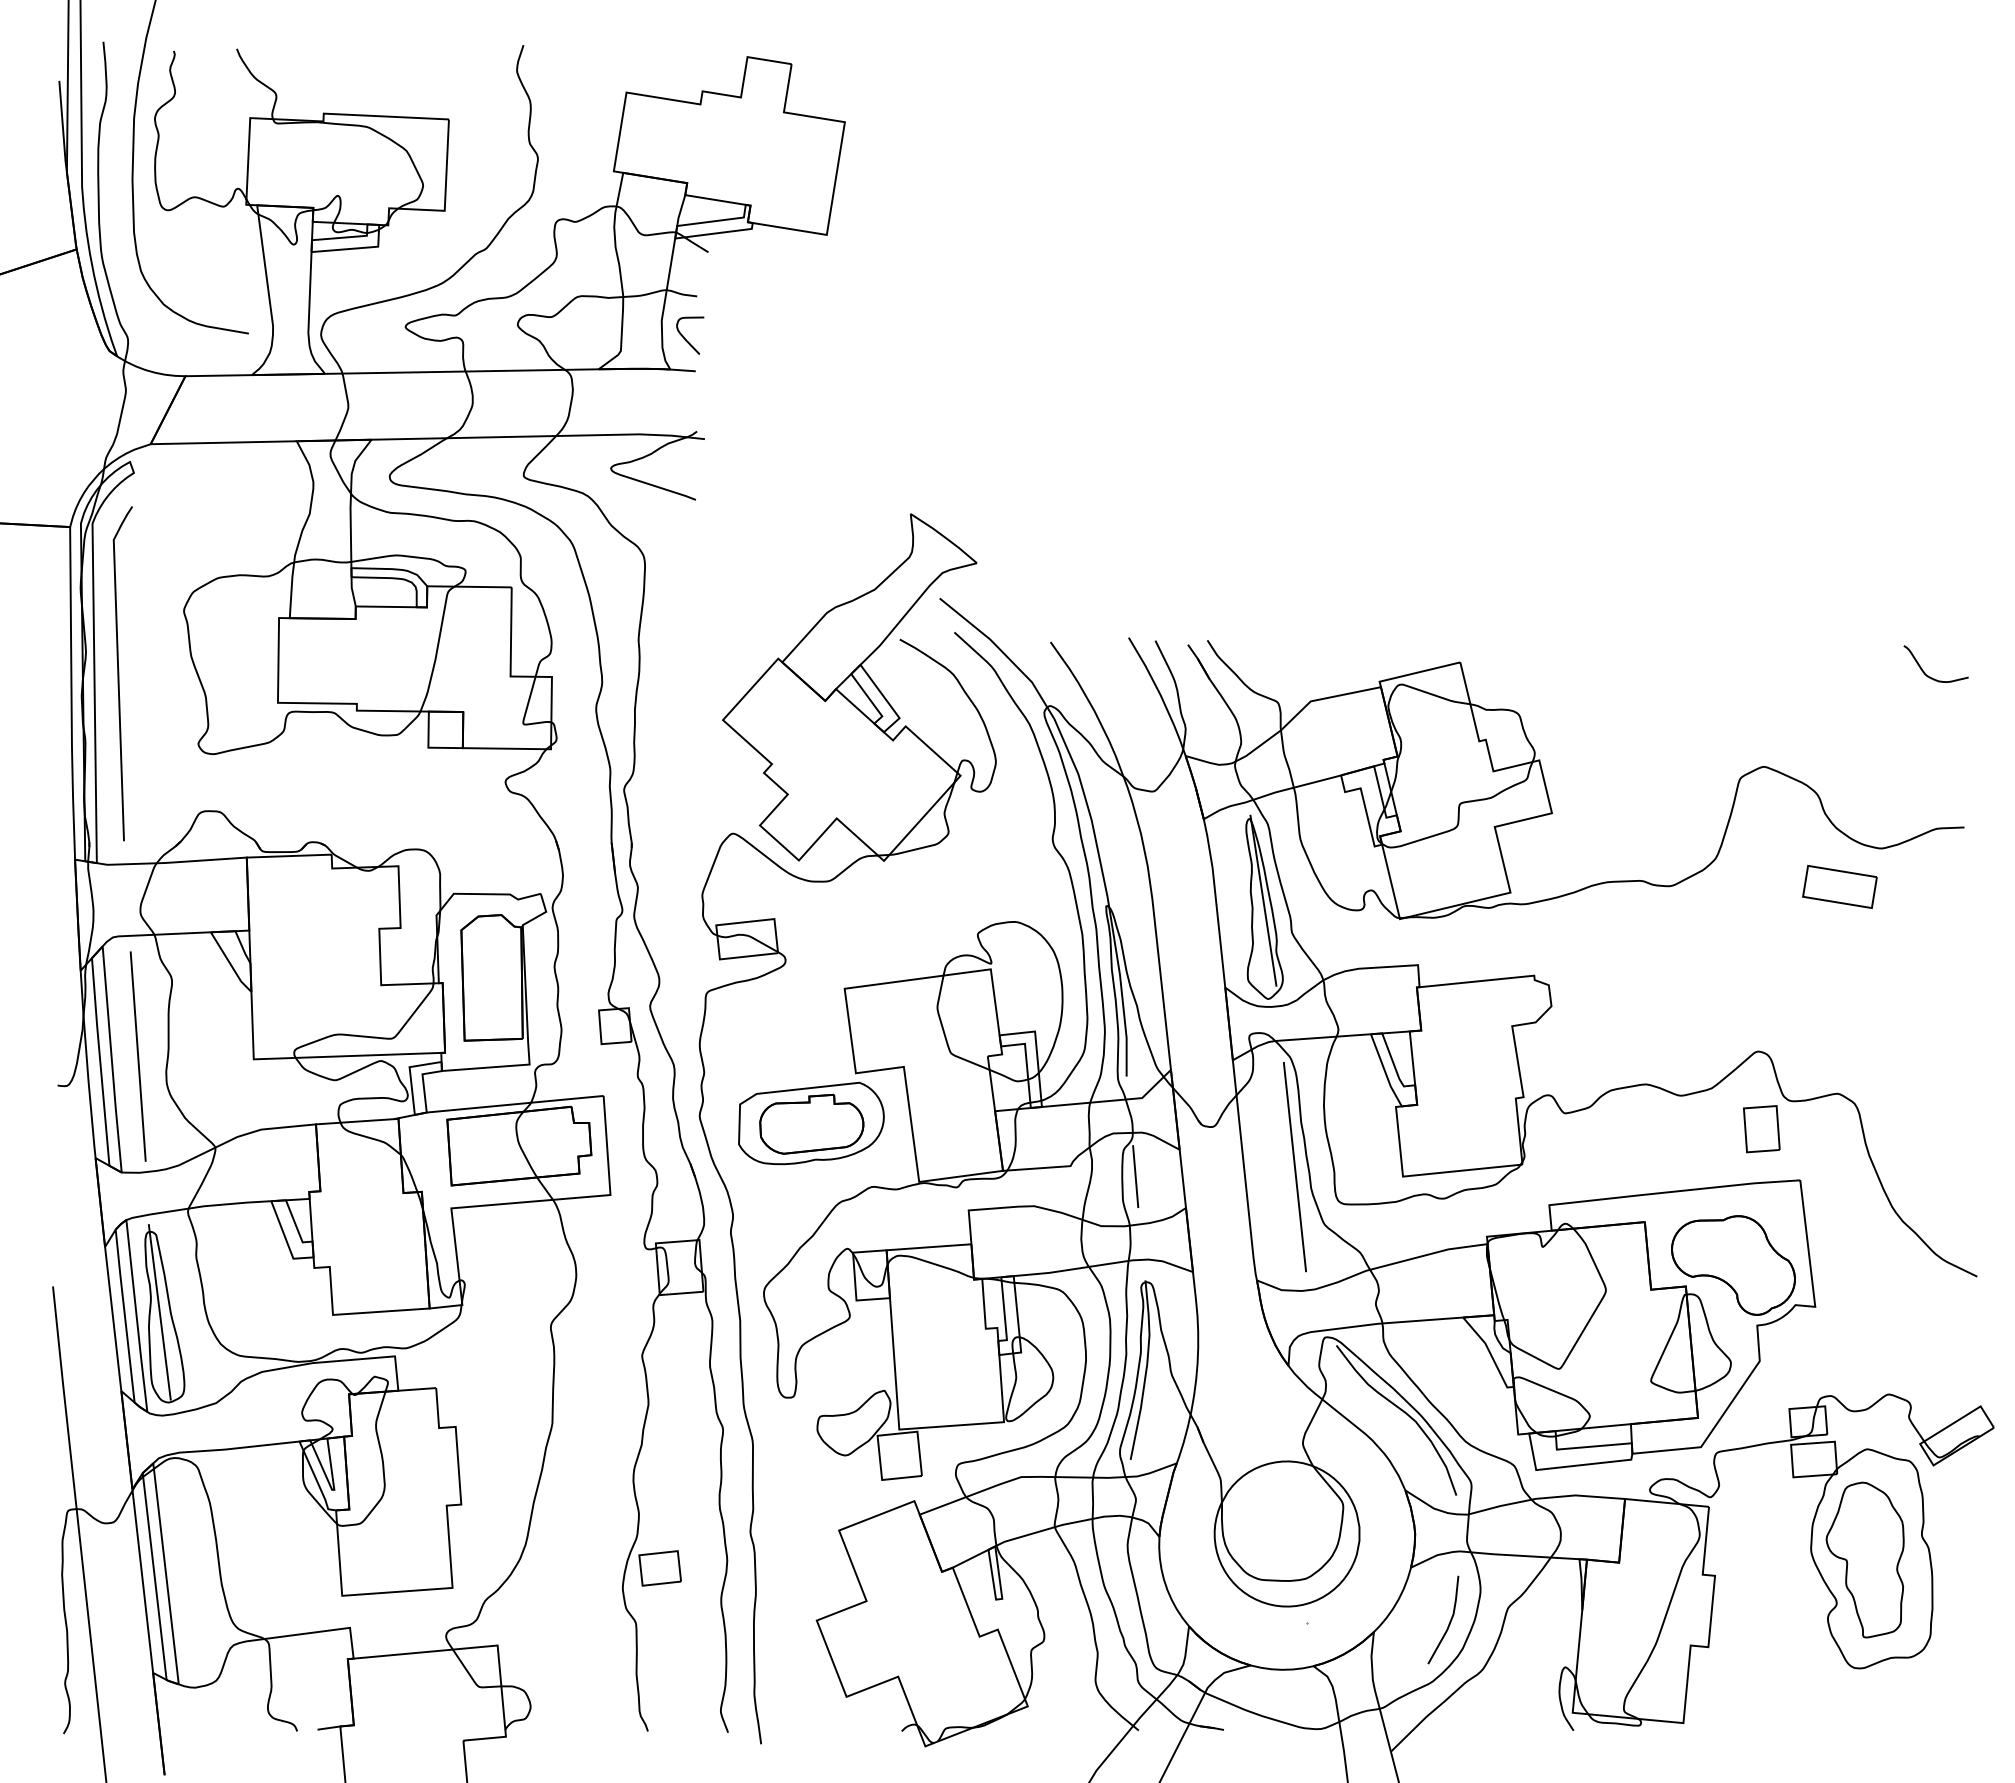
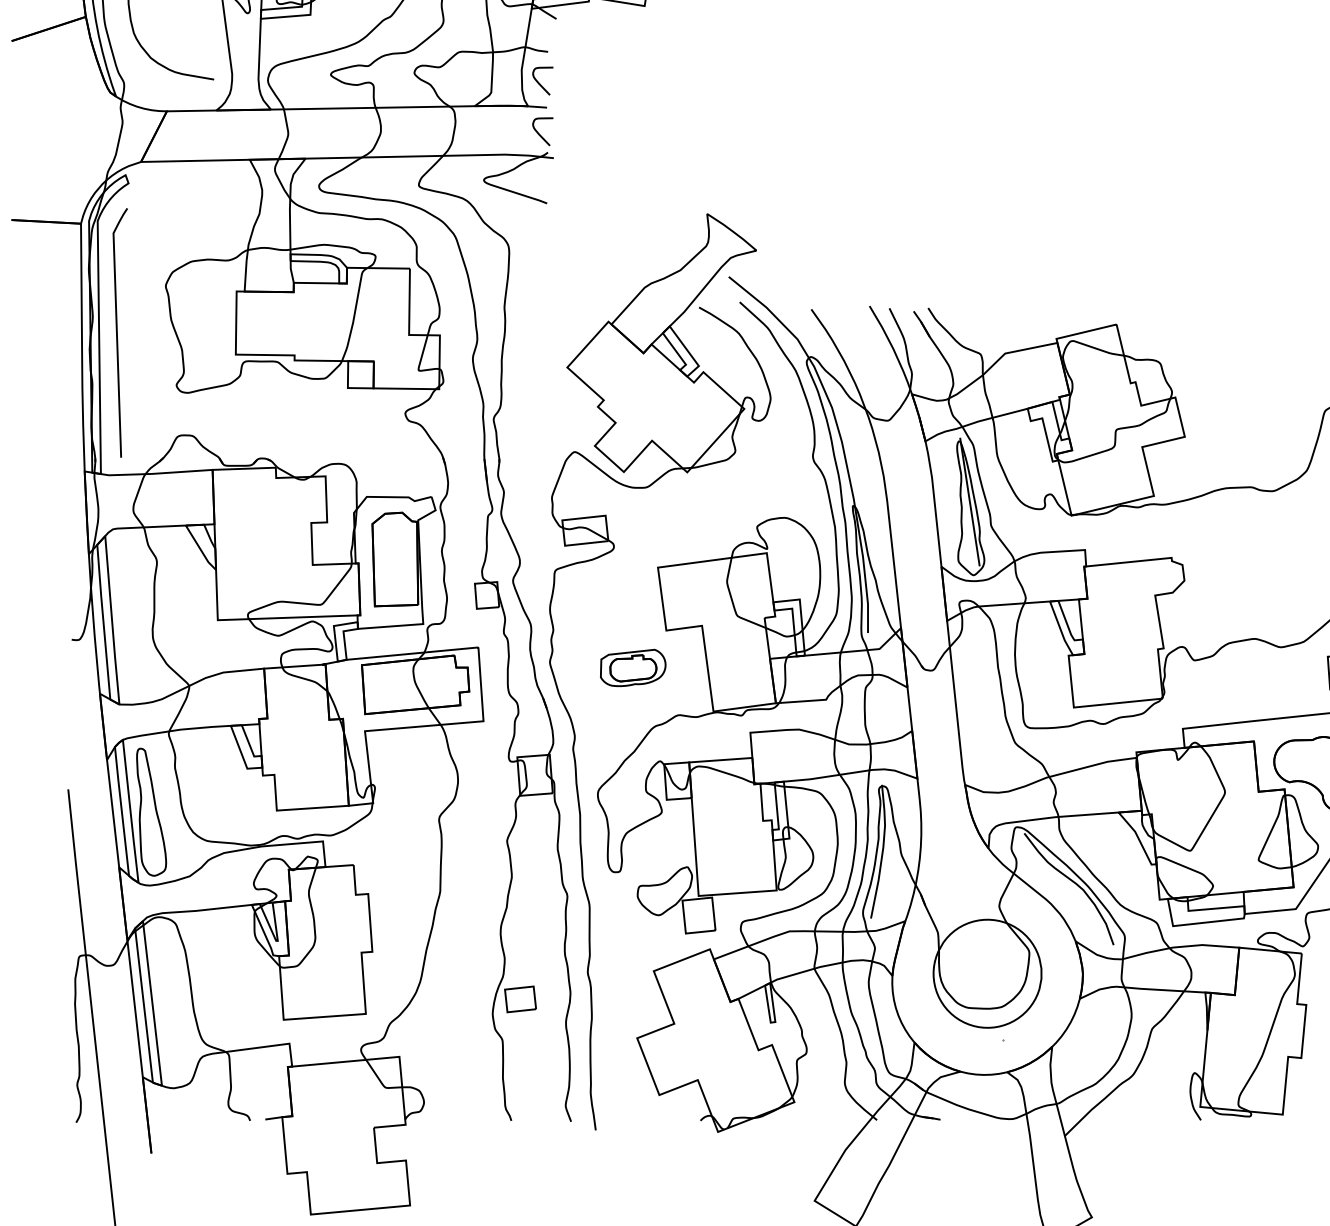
curve: (686, 407) -> (540, 134), added
line: (137, 1056) -> (131, 618), removed
part: (811, 1123) -> (633, 667), size x0.6
line: (1294, 1166) -> (993, 700), removed
line: (1135, 1176) -> (874, 707), removed
line: (159, 1312) -> (147, 808), removed
line: (1449, 1621) -> (1108, 1038), removed

